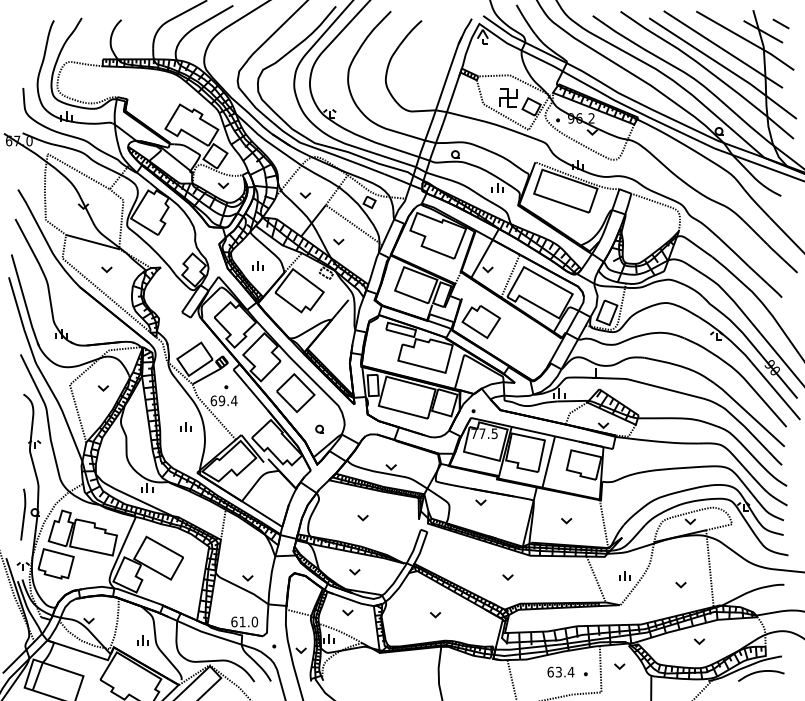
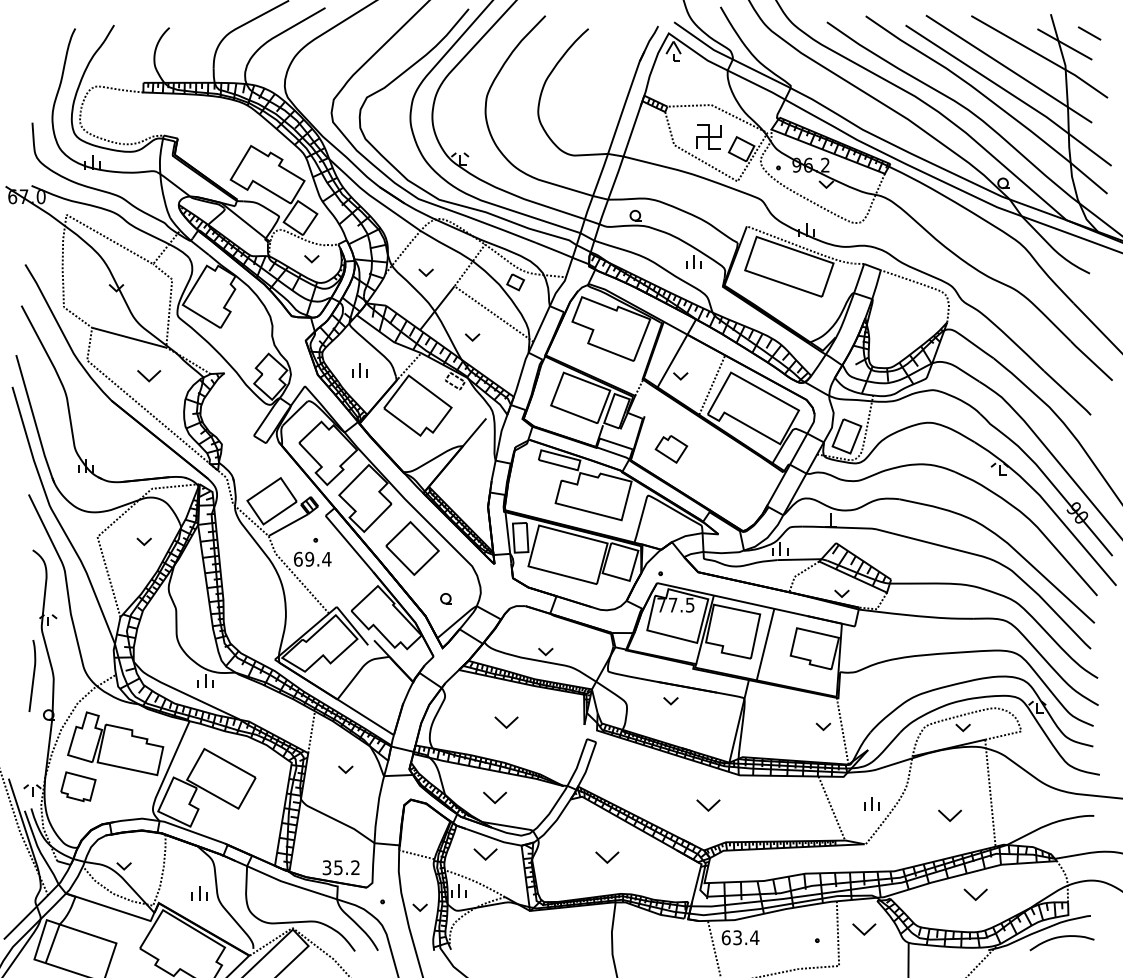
part: (106, 269) -> (148, 376), size x1.6
part: (481, 322) -> (671, 449), size x0.6
part: (186, 426) -> (259, 595), removed
curve: (24, 514) -> (33, 675), moved
part: (363, 517) -> (506, 722), size x1.6
part: (566, 520) -> (823, 726), moved
part: (56, 563) -> (78, 786), size x0.7
part: (354, 572) -> (494, 798), size x1.6
part: (507, 577) -> (708, 805), size x1.6
part: (247, 578) -> (345, 769), moved
part: (680, 585) -> (949, 816), size x1.6
part: (347, 613) -> (484, 855), size x1.6
part: (435, 615) -> (607, 858), size x1.6
text: (244, 621) -> (341, 867), 61.0 -> 35.2
part: (699, 641) -> (975, 895), size x1.6
part: (619, 666) -> (864, 930), size x1.6
text: (560, 671) -> (740, 937), moved

